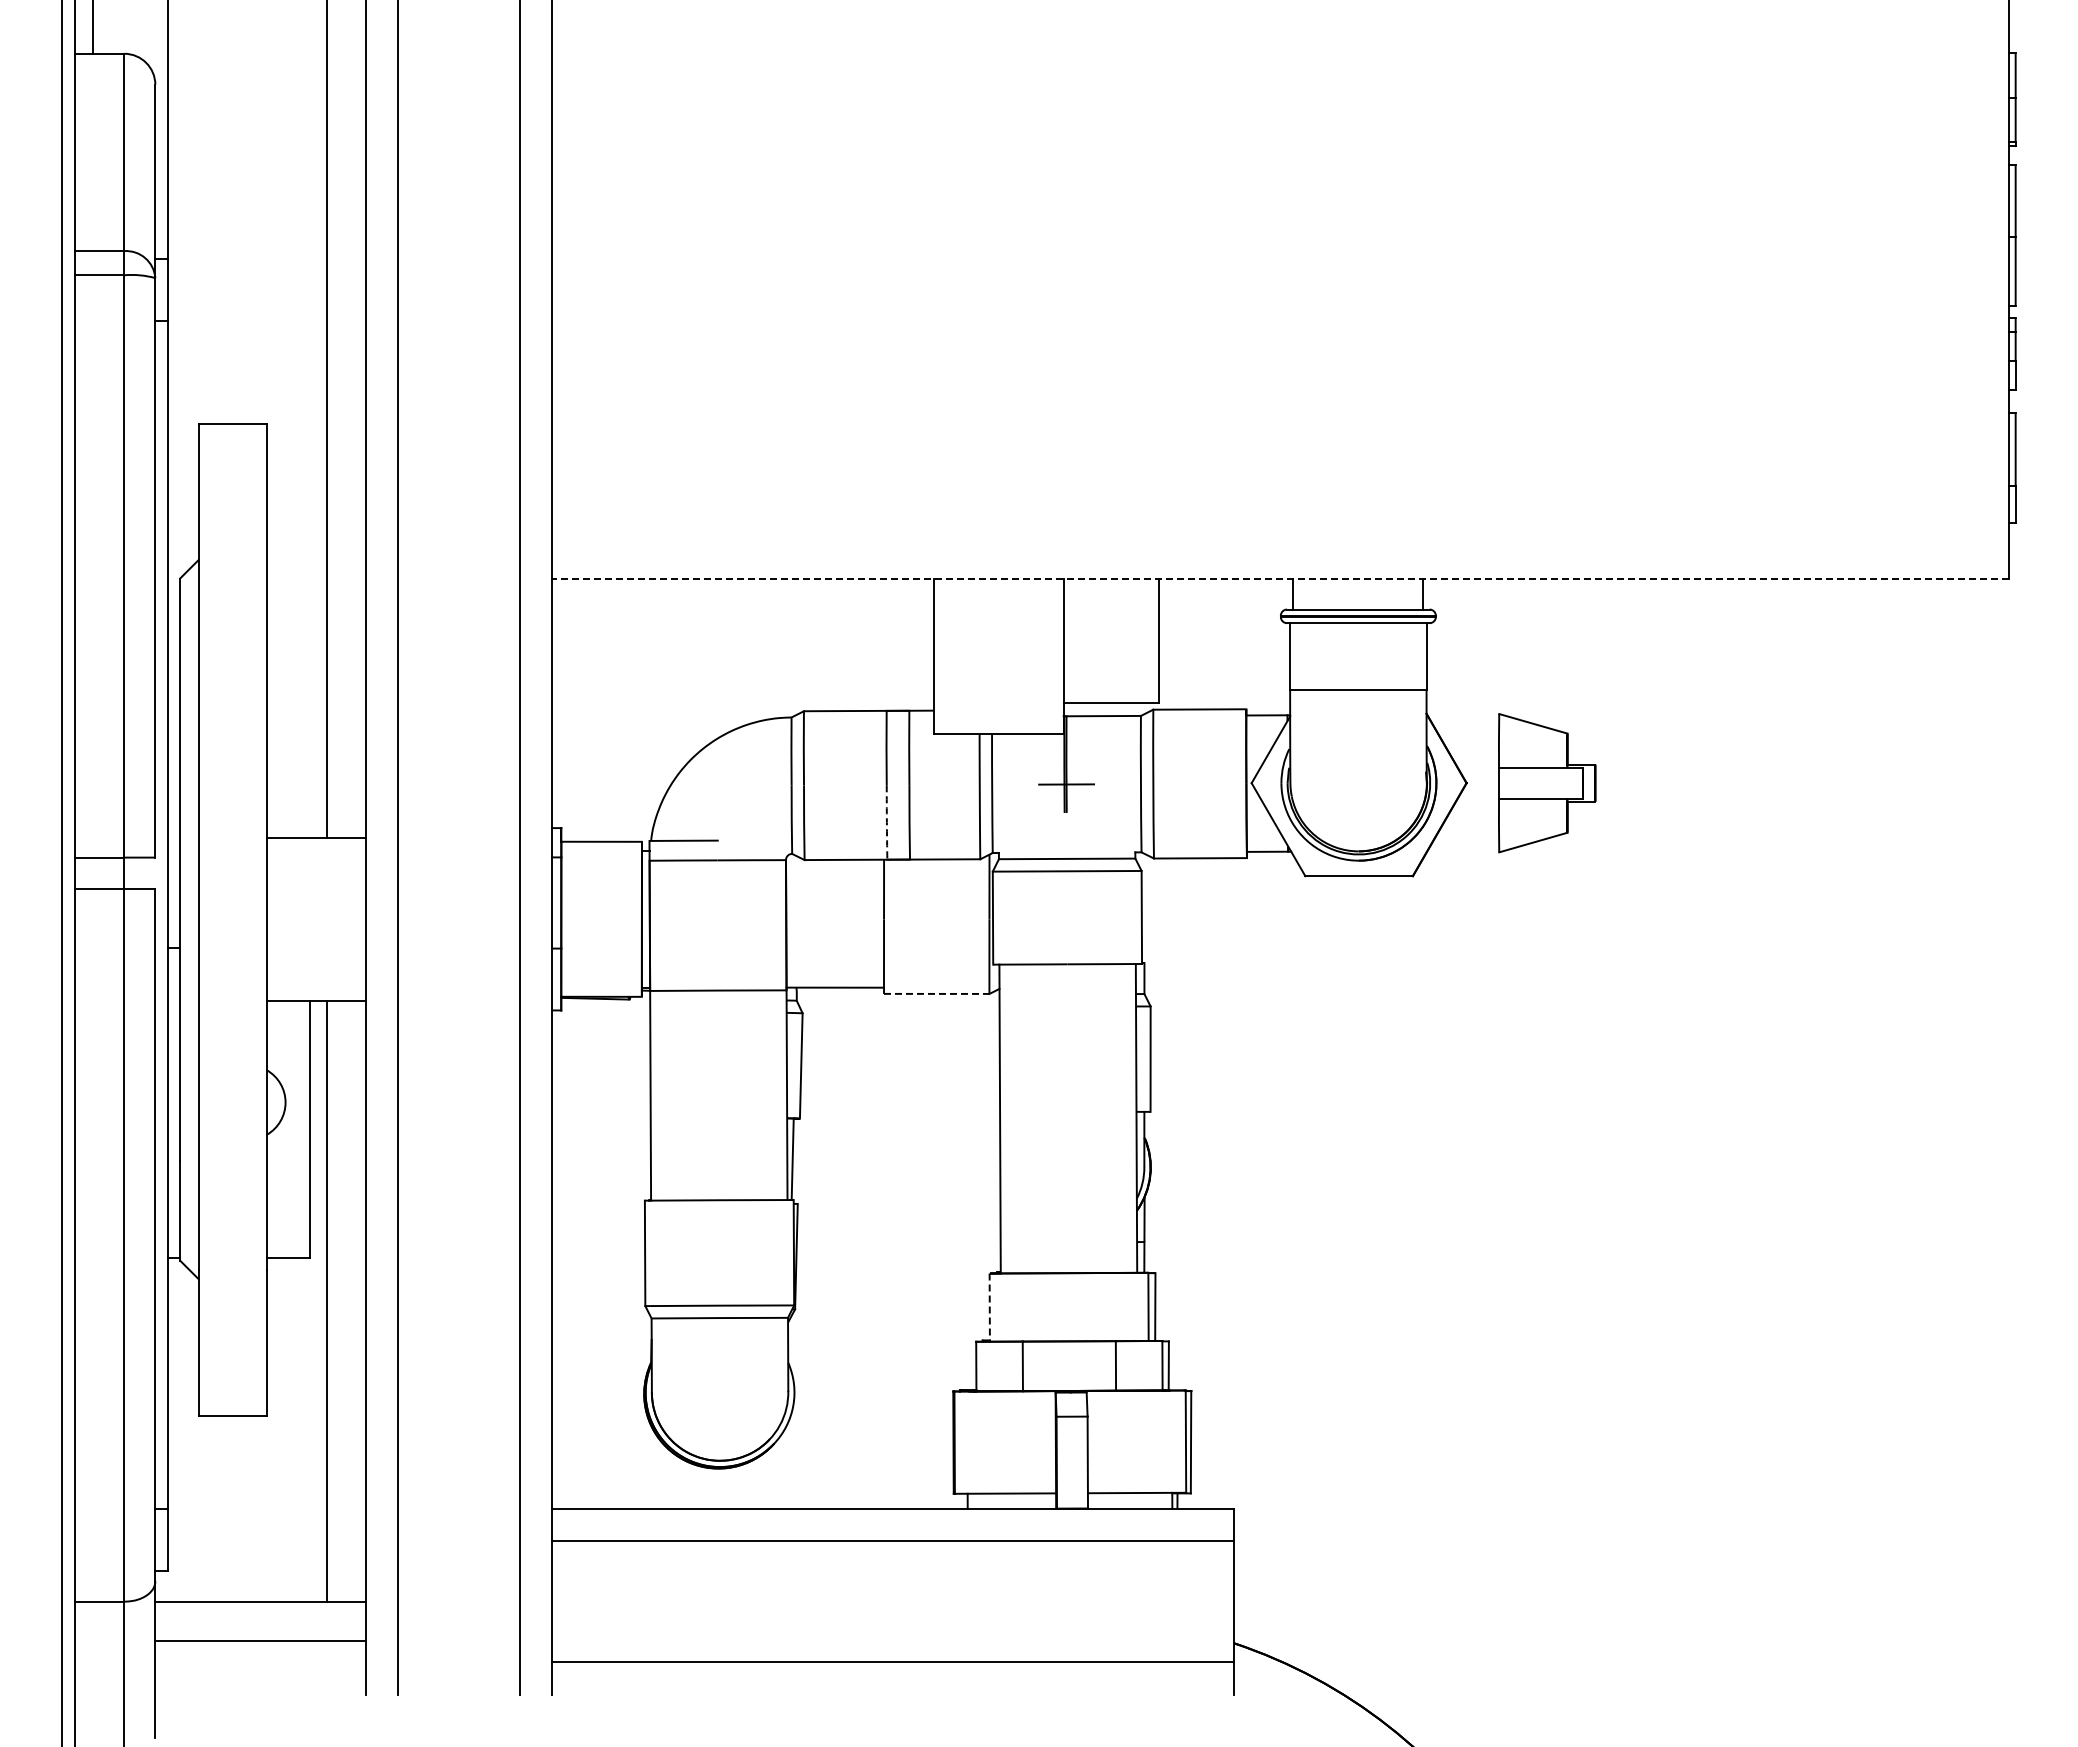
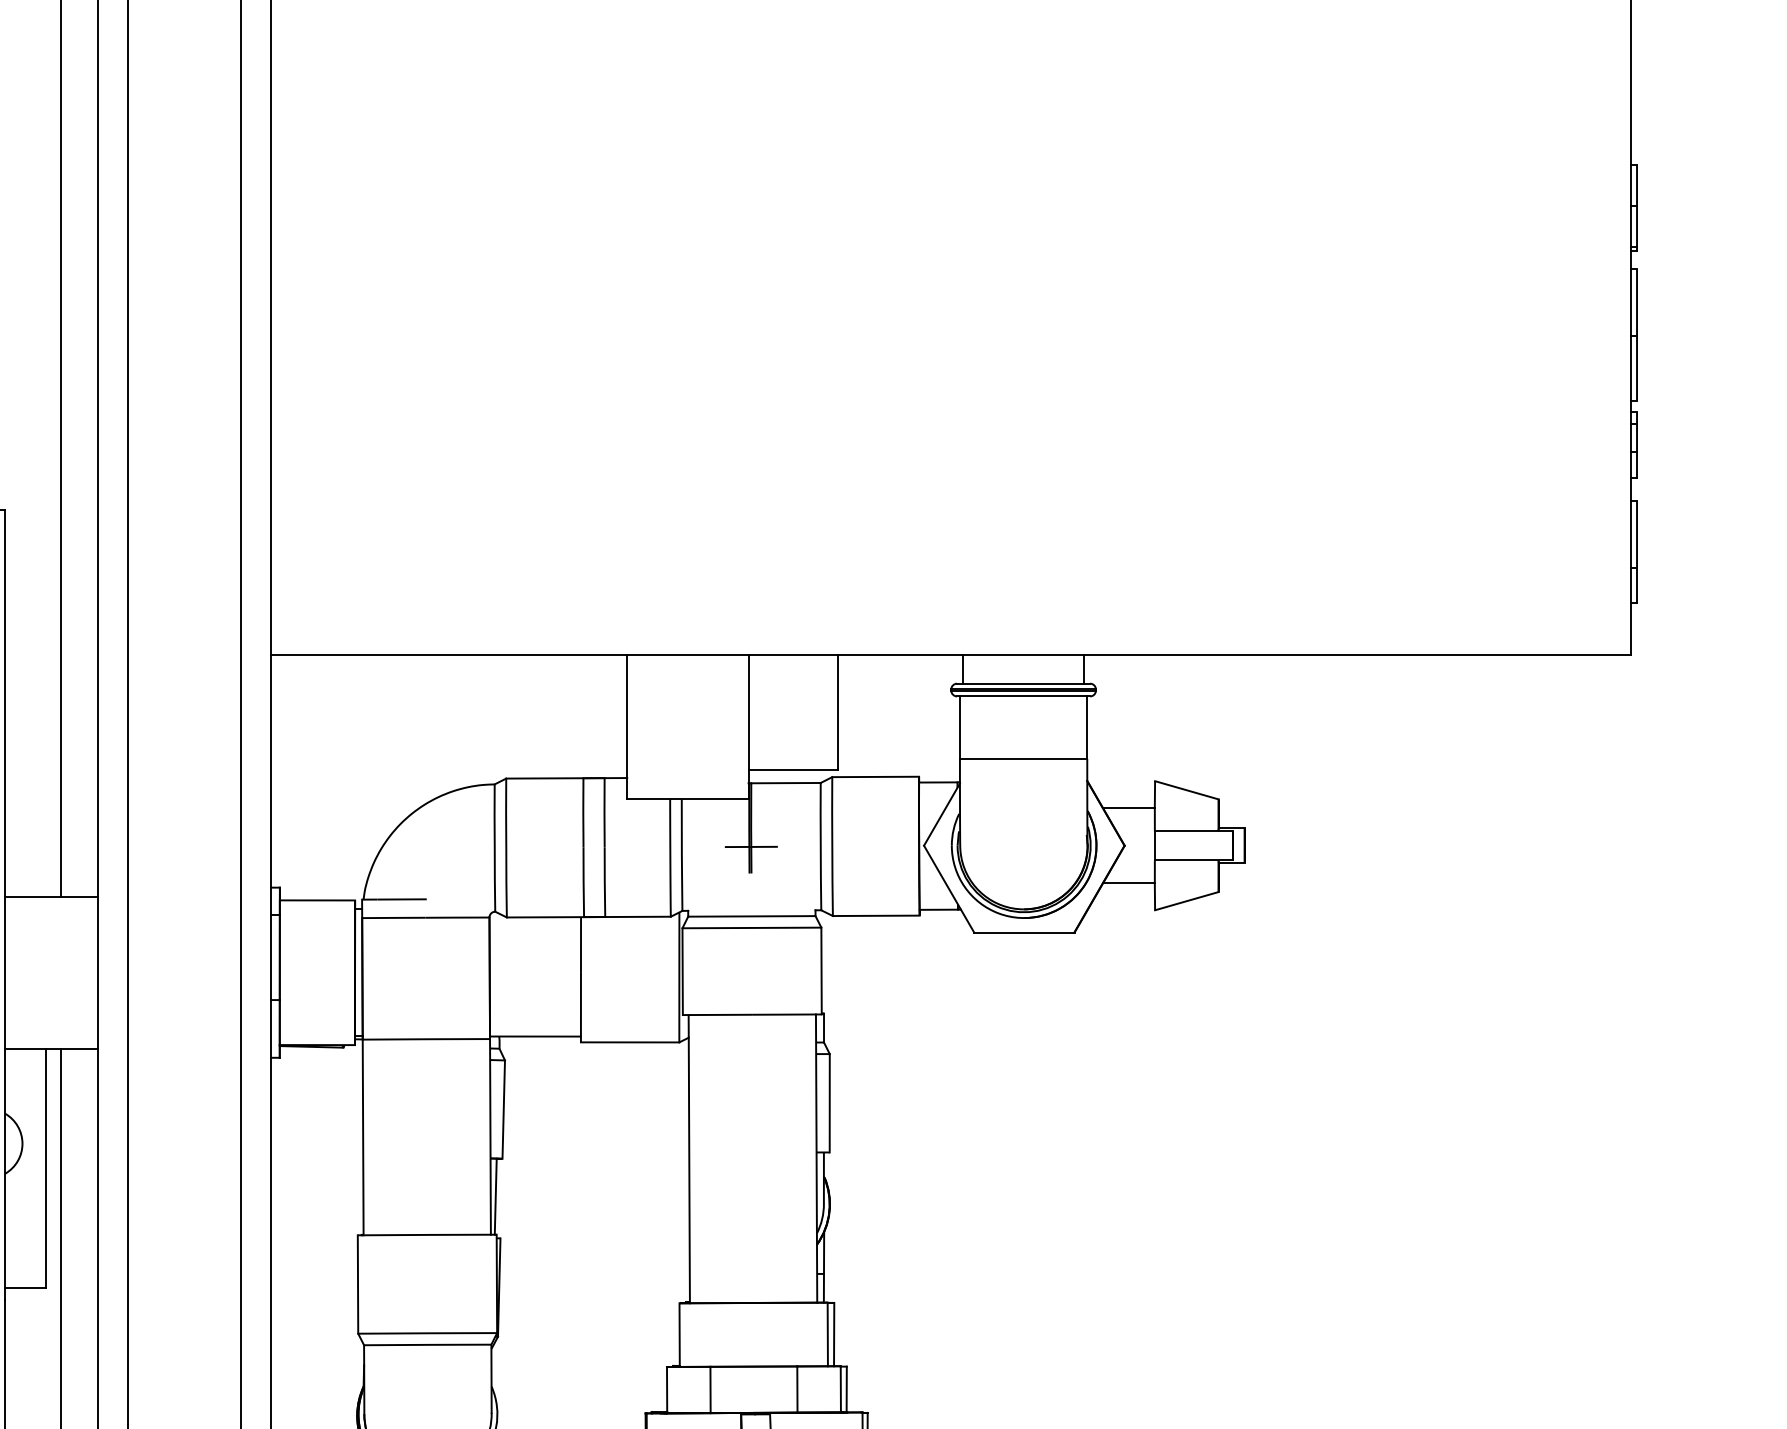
line: (1280, 578) -> (950, 654), dashed -> solid
line: (1471, 742) -> (1129, 807), added
arc: (886, 822) -> (583, 882), dashed -> solid
line: (1471, 823) -> (1129, 883), added
line: (936, 993) -> (629, 1041), dashed -> solid
line: (989, 1308) -> (679, 1335), dashed -> solid

